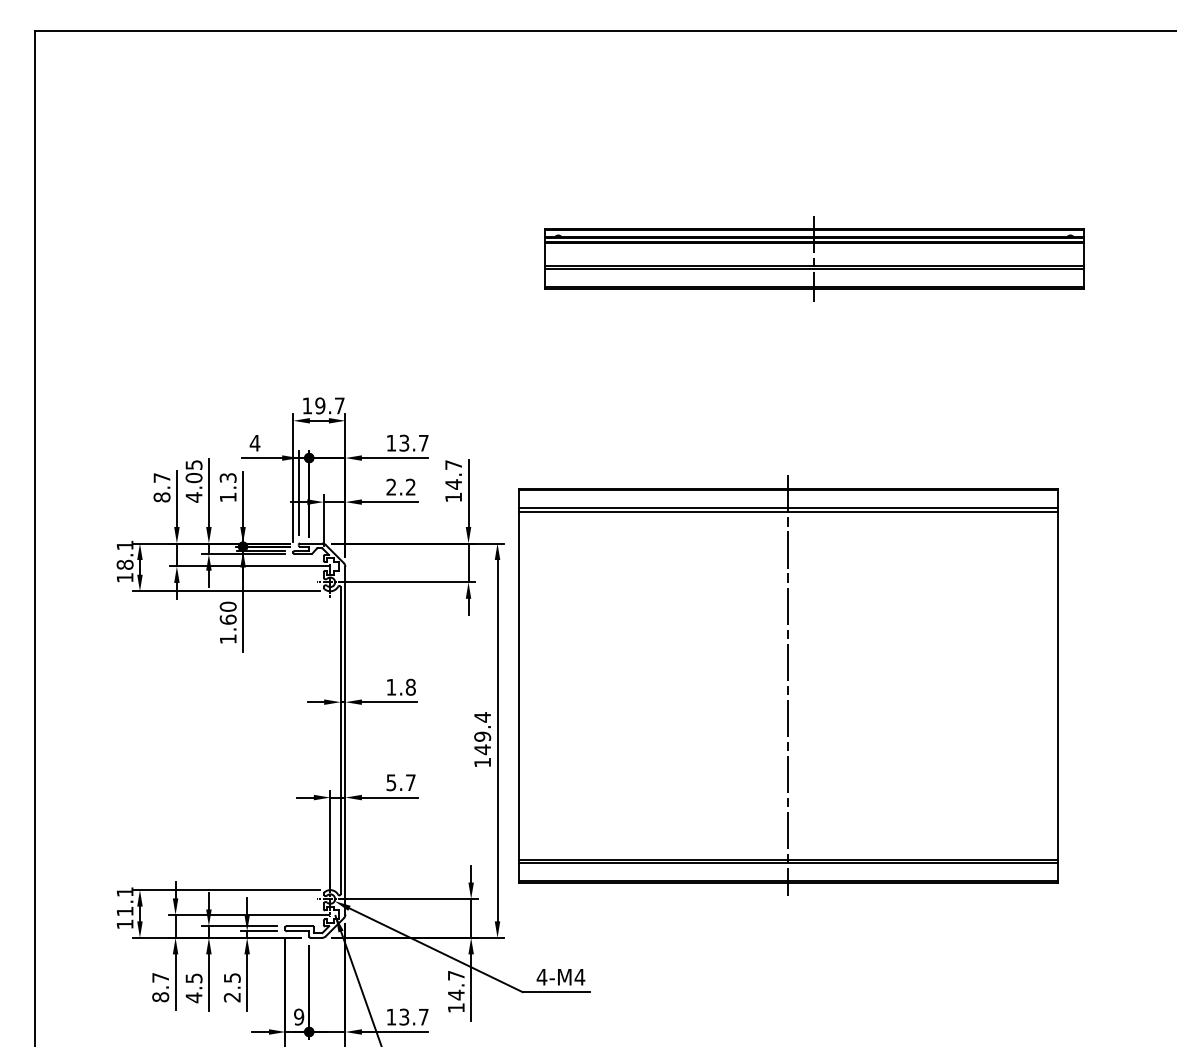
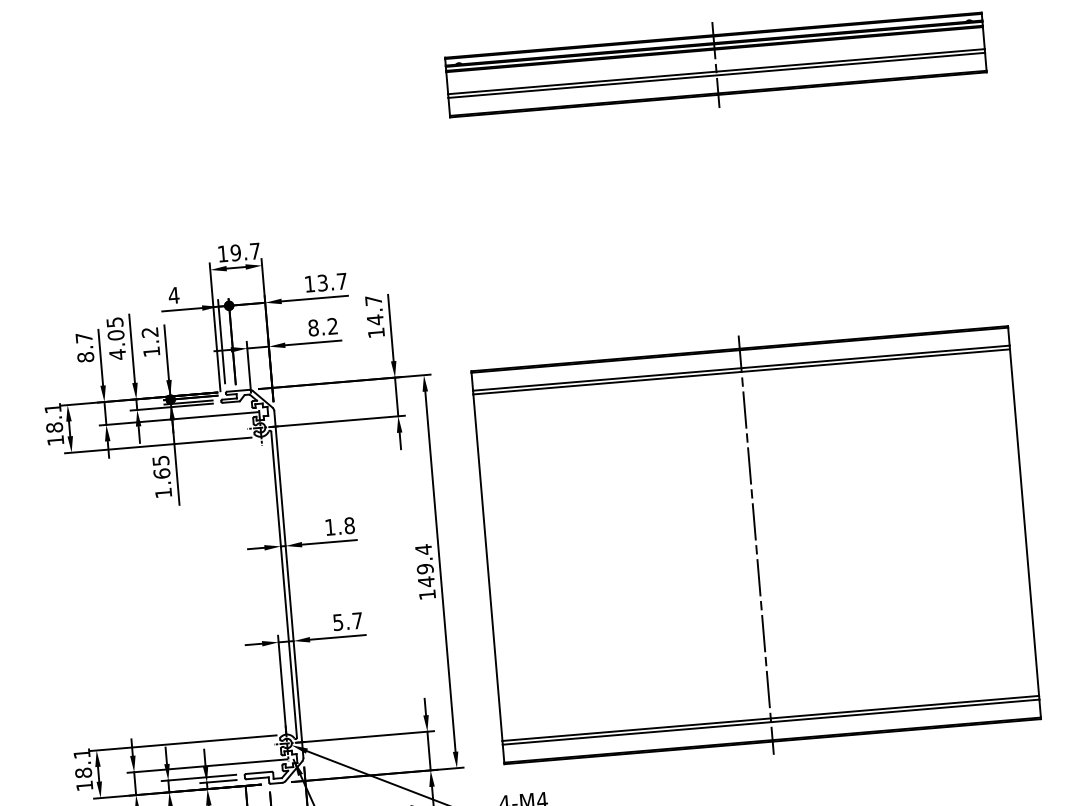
text: (228, 477) -> (150, 331), 1.3 -> 1.2
text: (391, 486) -> (313, 327), 2.2 -> 8.2
text: (227, 606) -> (160, 460), 1.60 -> 1.65
part: (788, 685) -> (756, 544), moved
text: (124, 911) -> (83, 773), 11.1 -> 18.1

